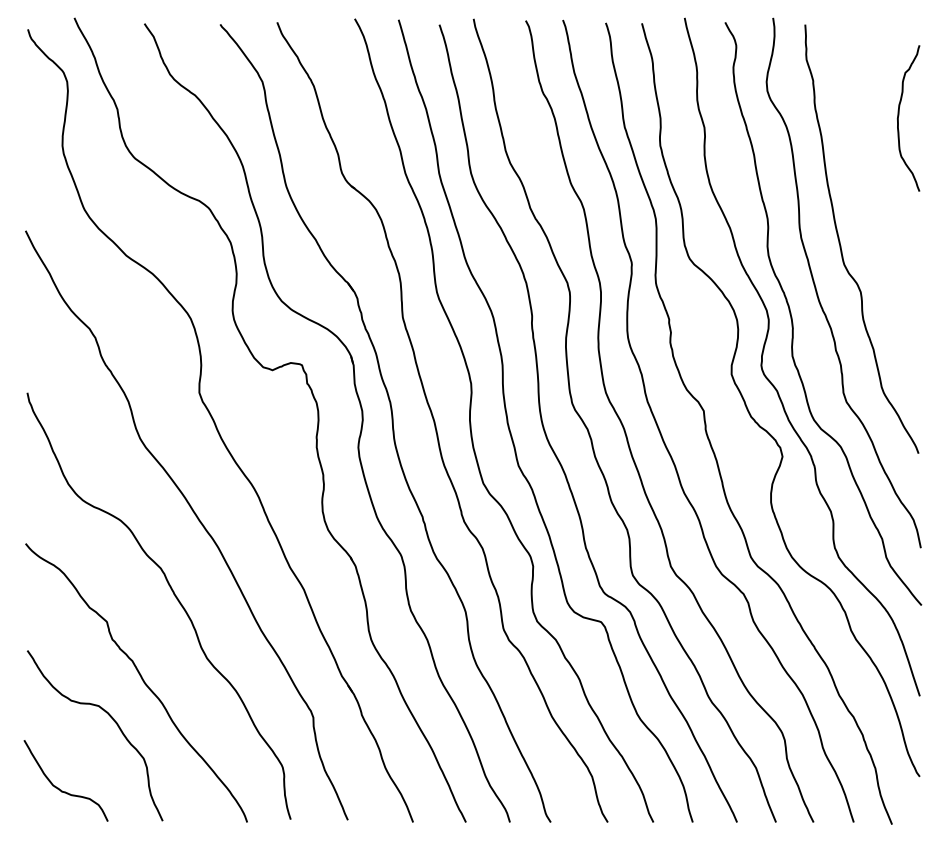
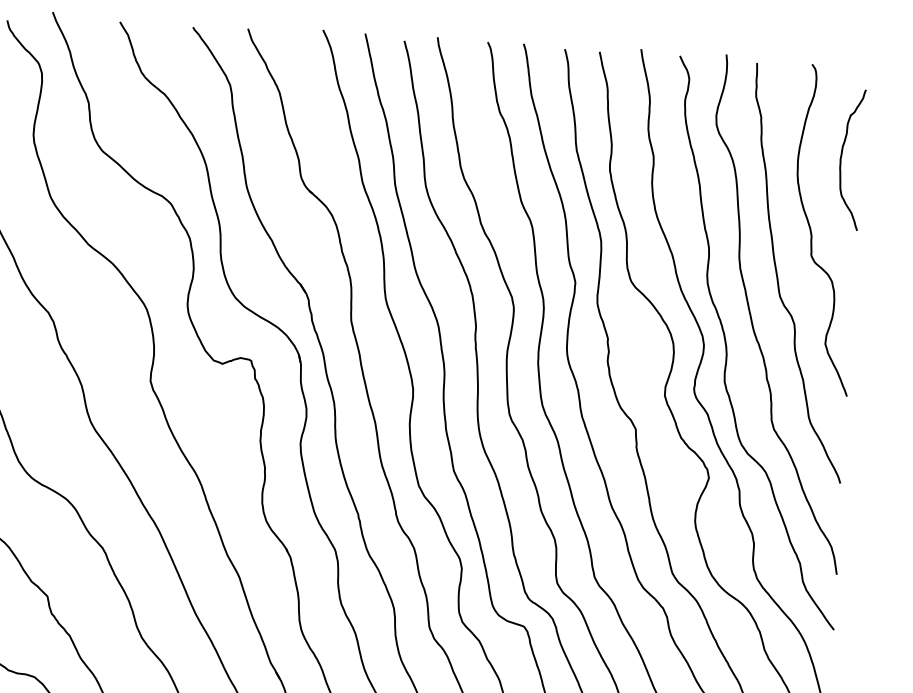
curve: (873, 197) -> (812, 233), added

